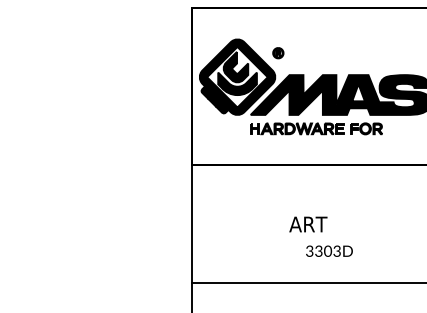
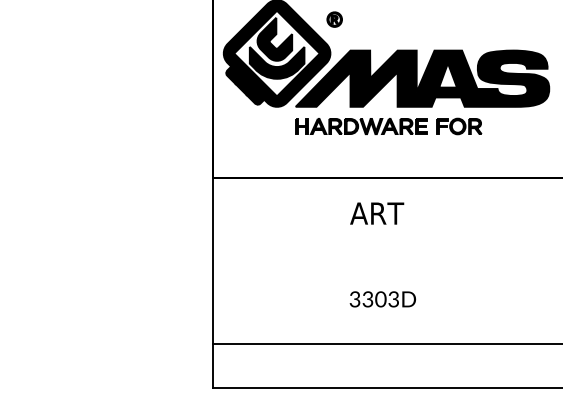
text: (308, 224) -> (377, 213), moved
text: (329, 250) -> (382, 298), moved

